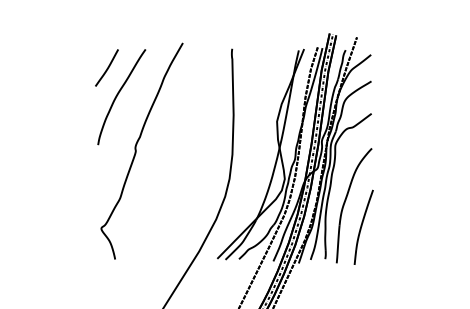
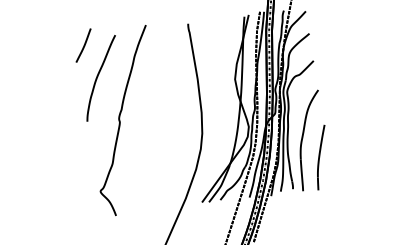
curve: (107, 67) -> (83, 45), moved

